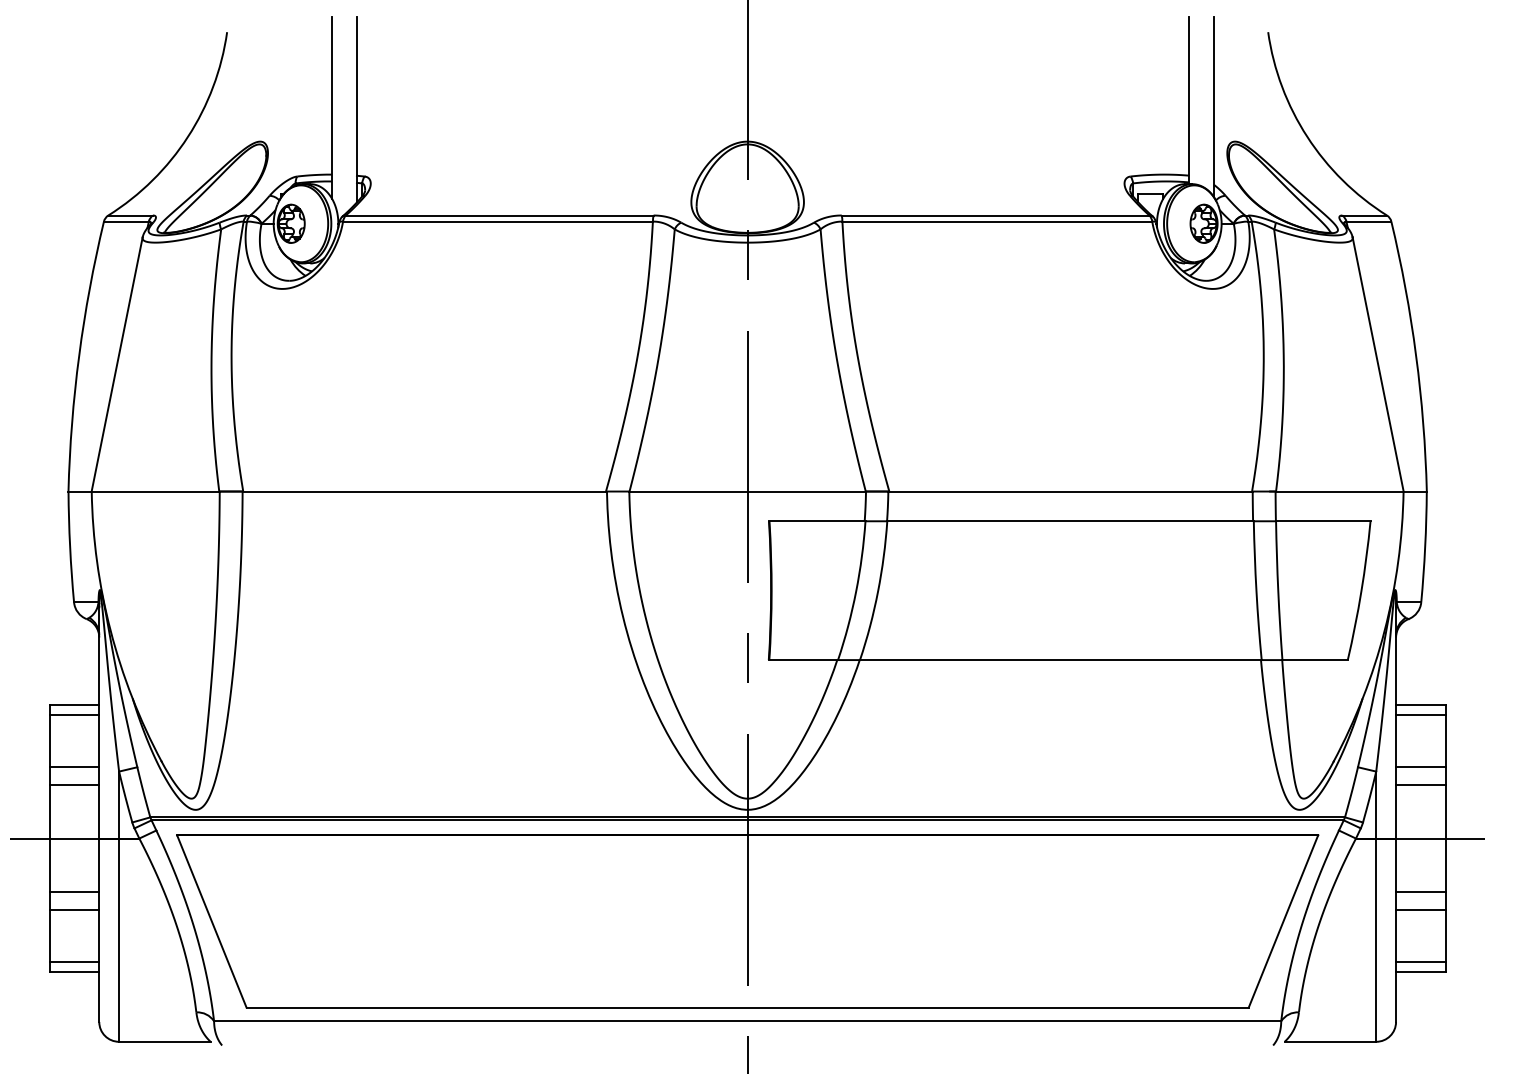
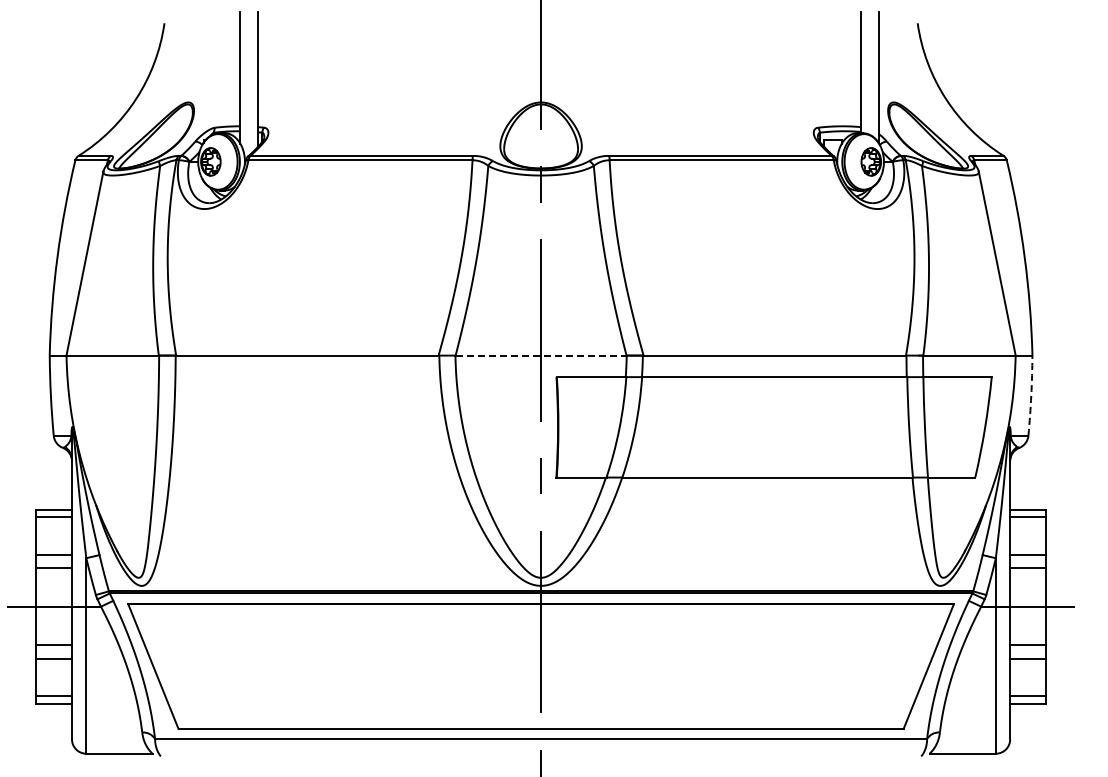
line: (748, 491) -> (541, 355), solid -> dashed
arc: (1425, 546) -> (1031, 395), solid -> dashed

